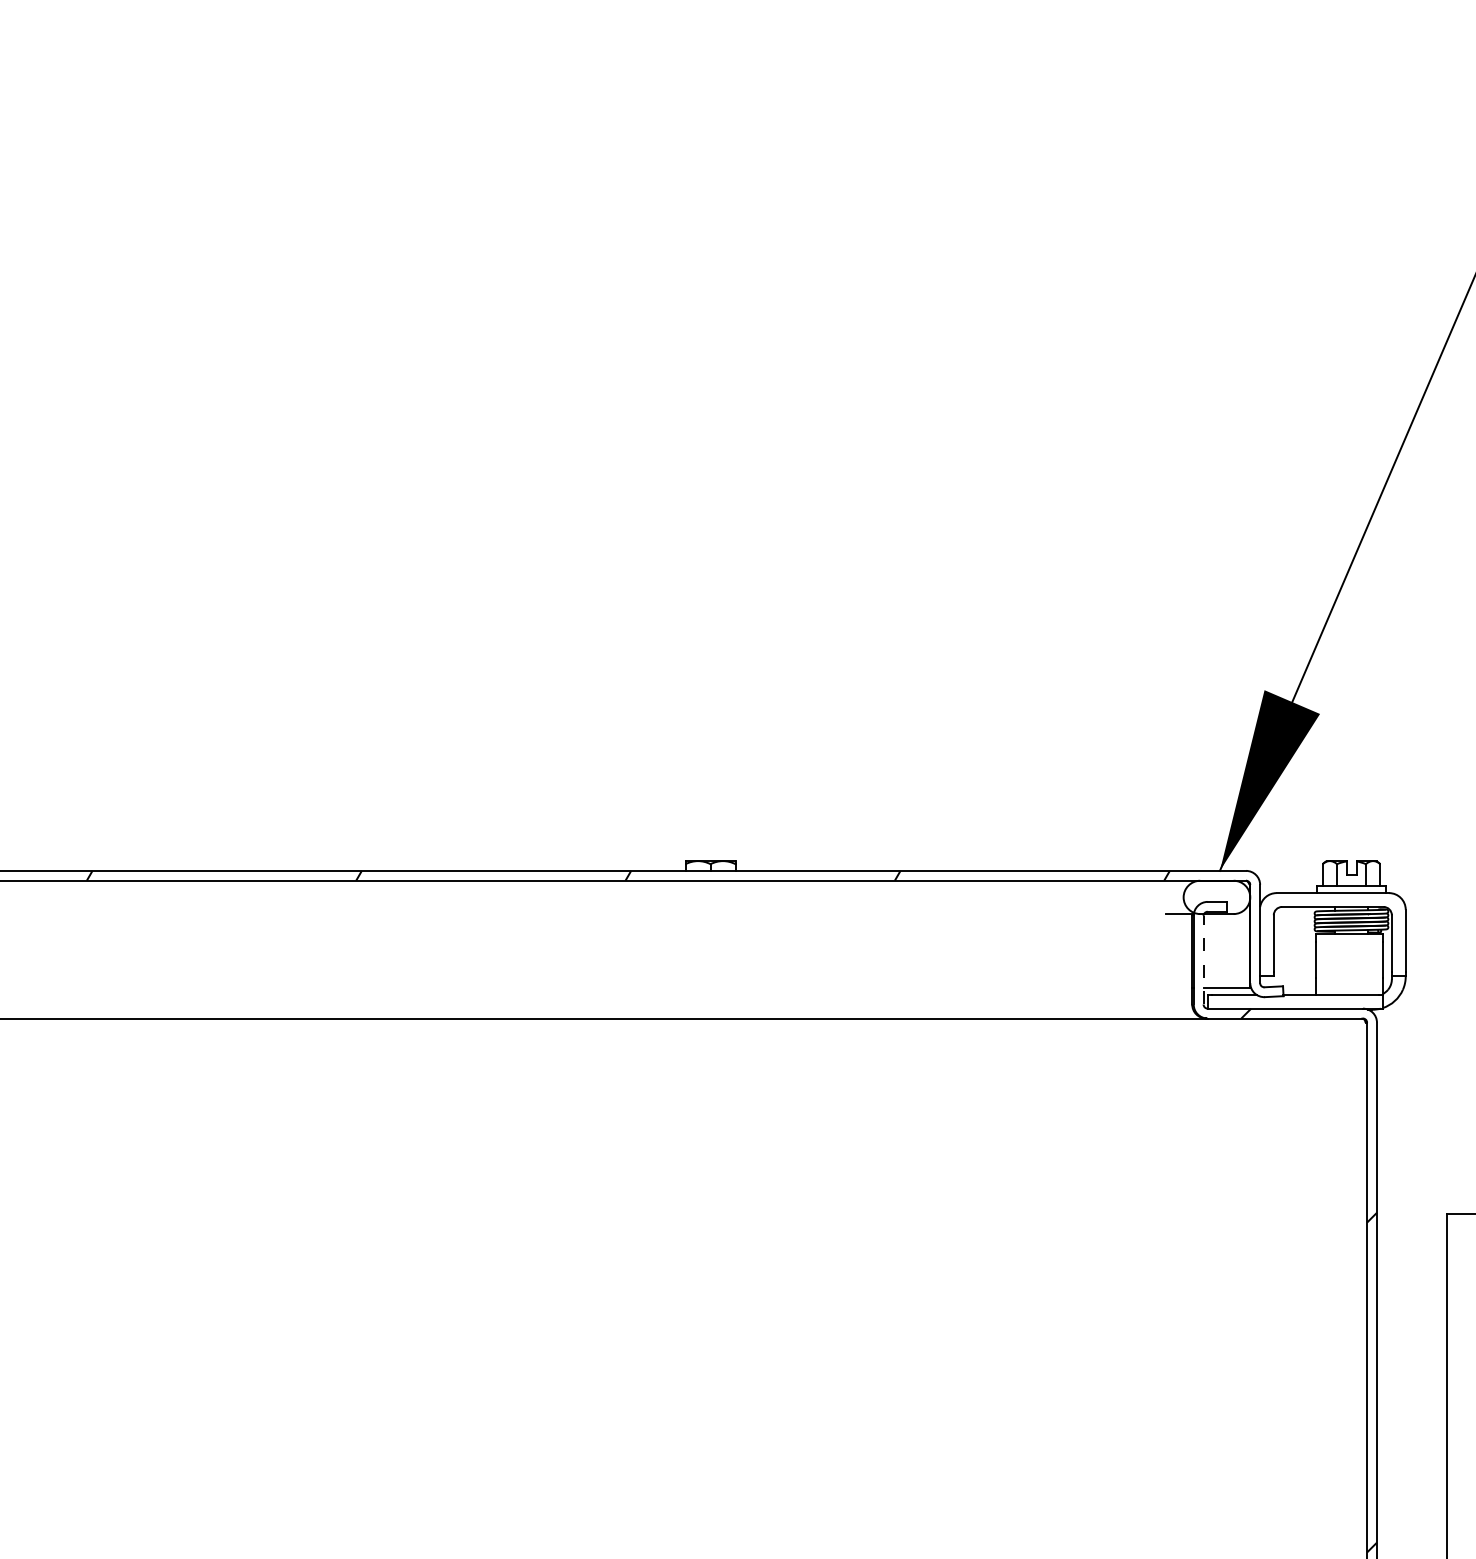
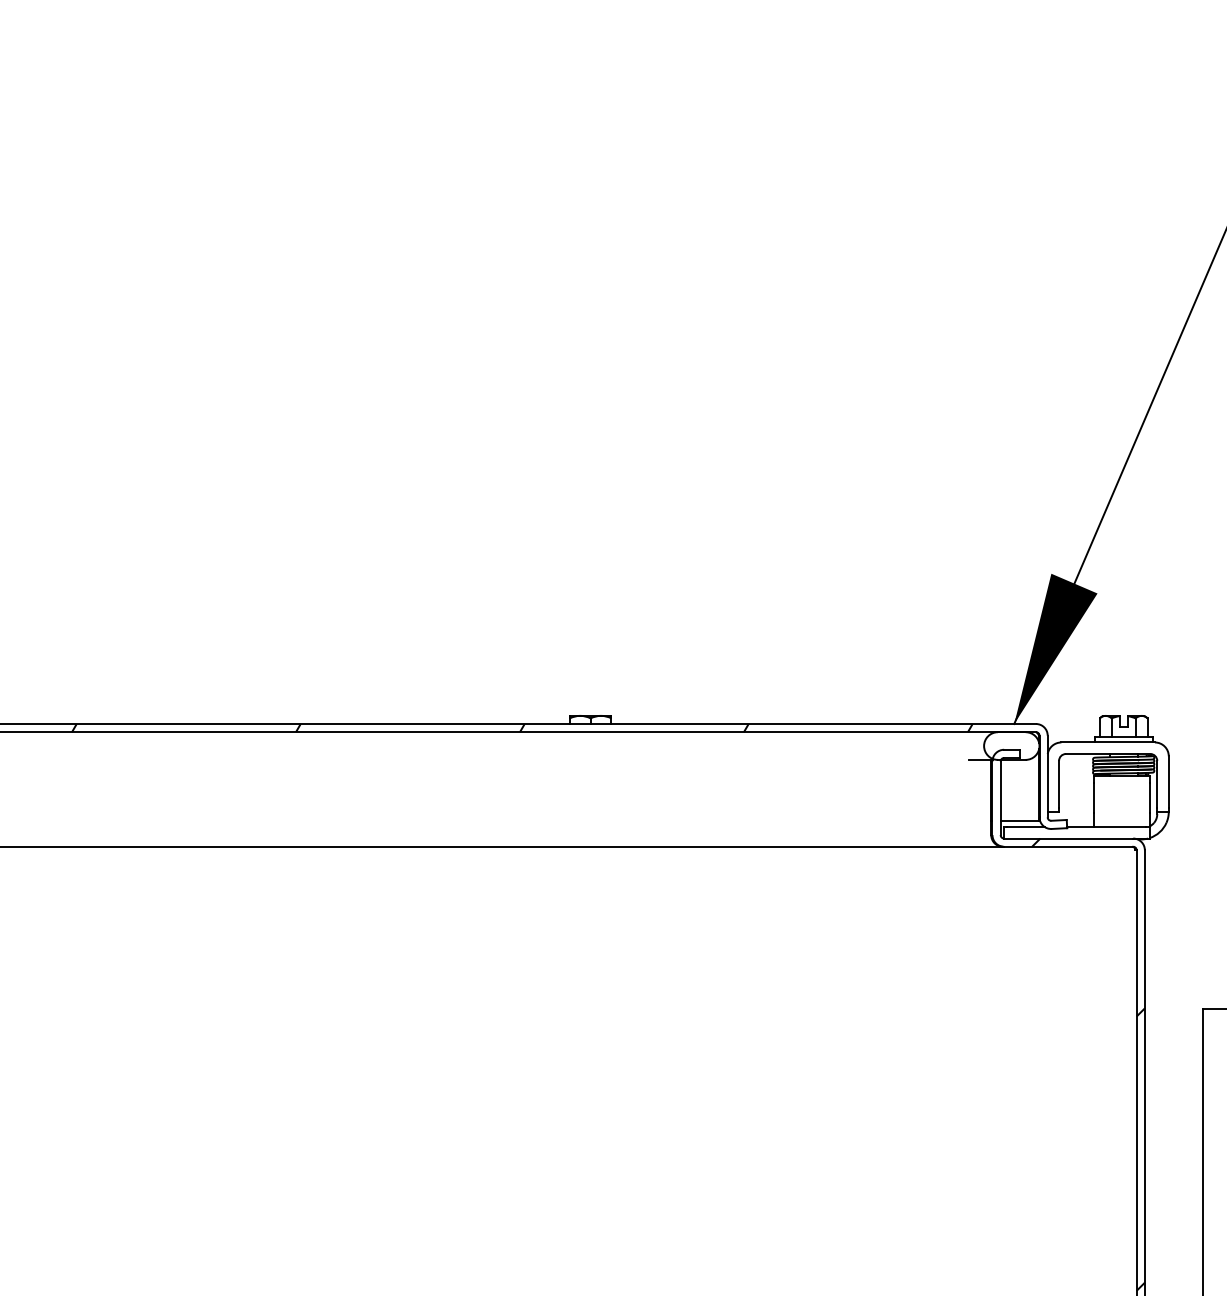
line: (1203, 959) -> (1000, 797), dashed -> solid

